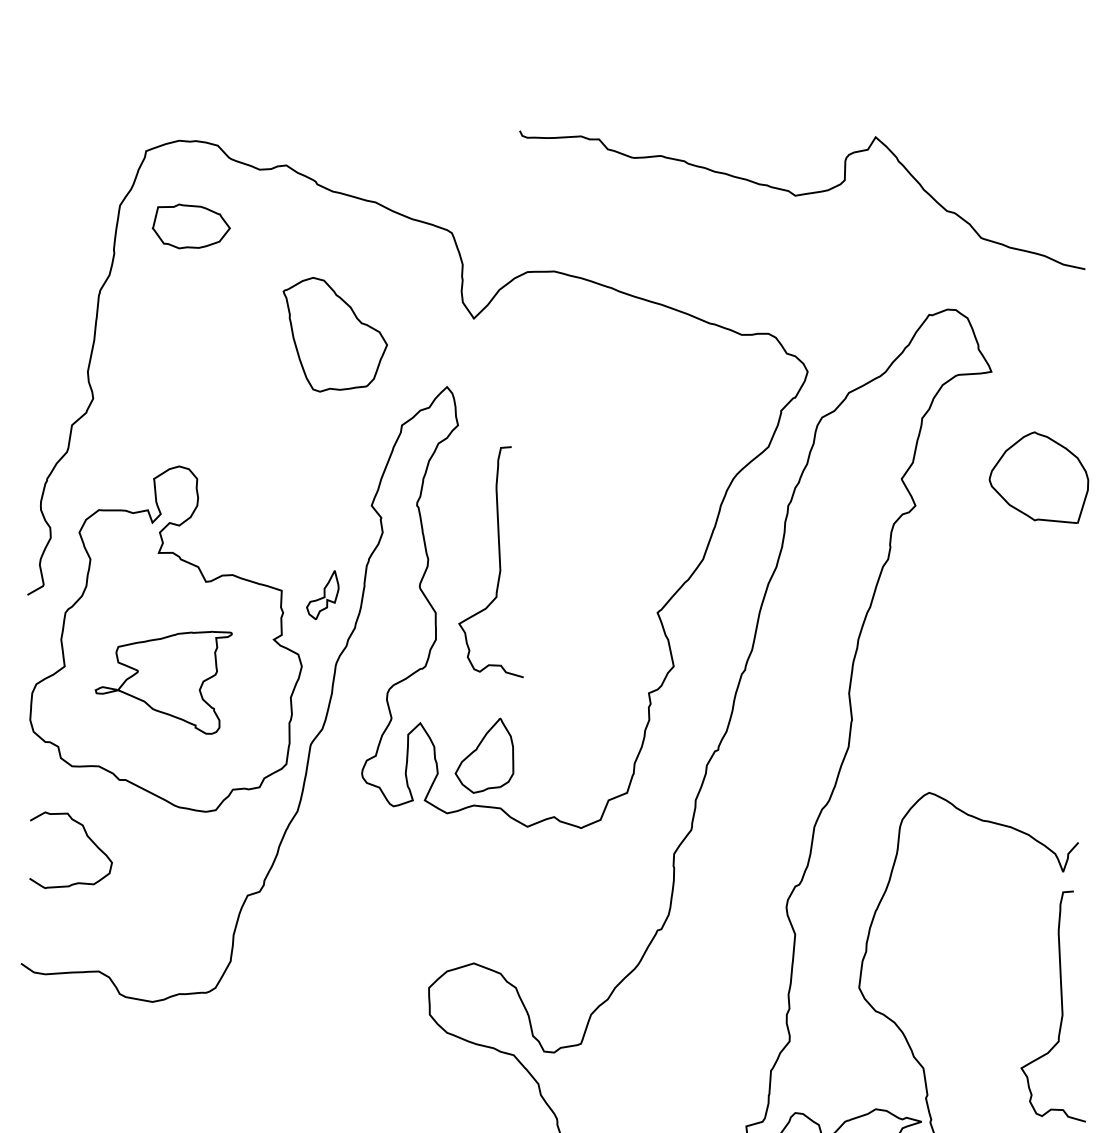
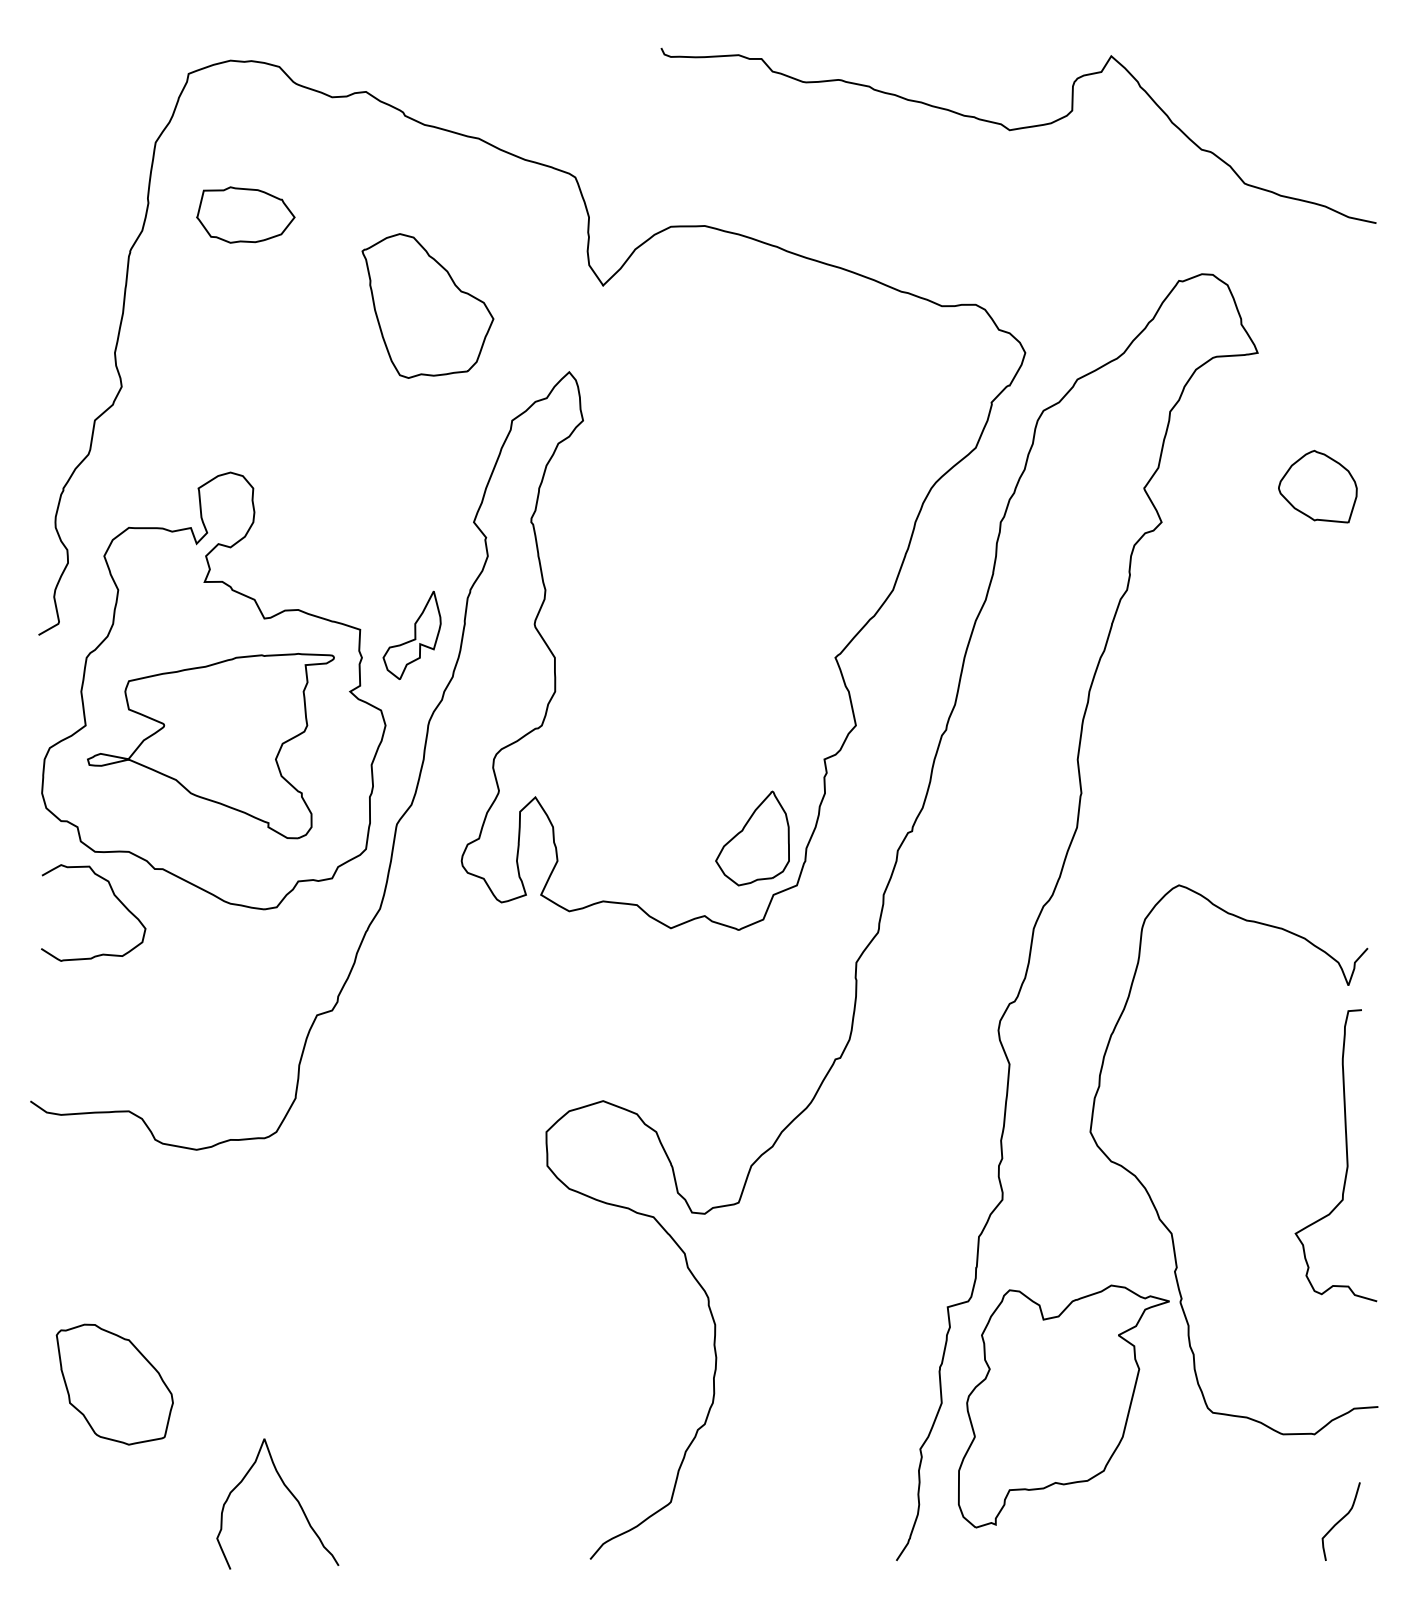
part: (191, 226) -> (245, 214), moved
part: (1038, 477) -> (1317, 486), size x0.62
curve: (499, 562) -> (635, 593), removed
part: (322, 594) -> (411, 634), size x1.43
part: (163, 683) -> (210, 746), size x1.43
part: (484, 755) -> (752, 838), moved
curve: (86, 836) -> (113, 895), moved

